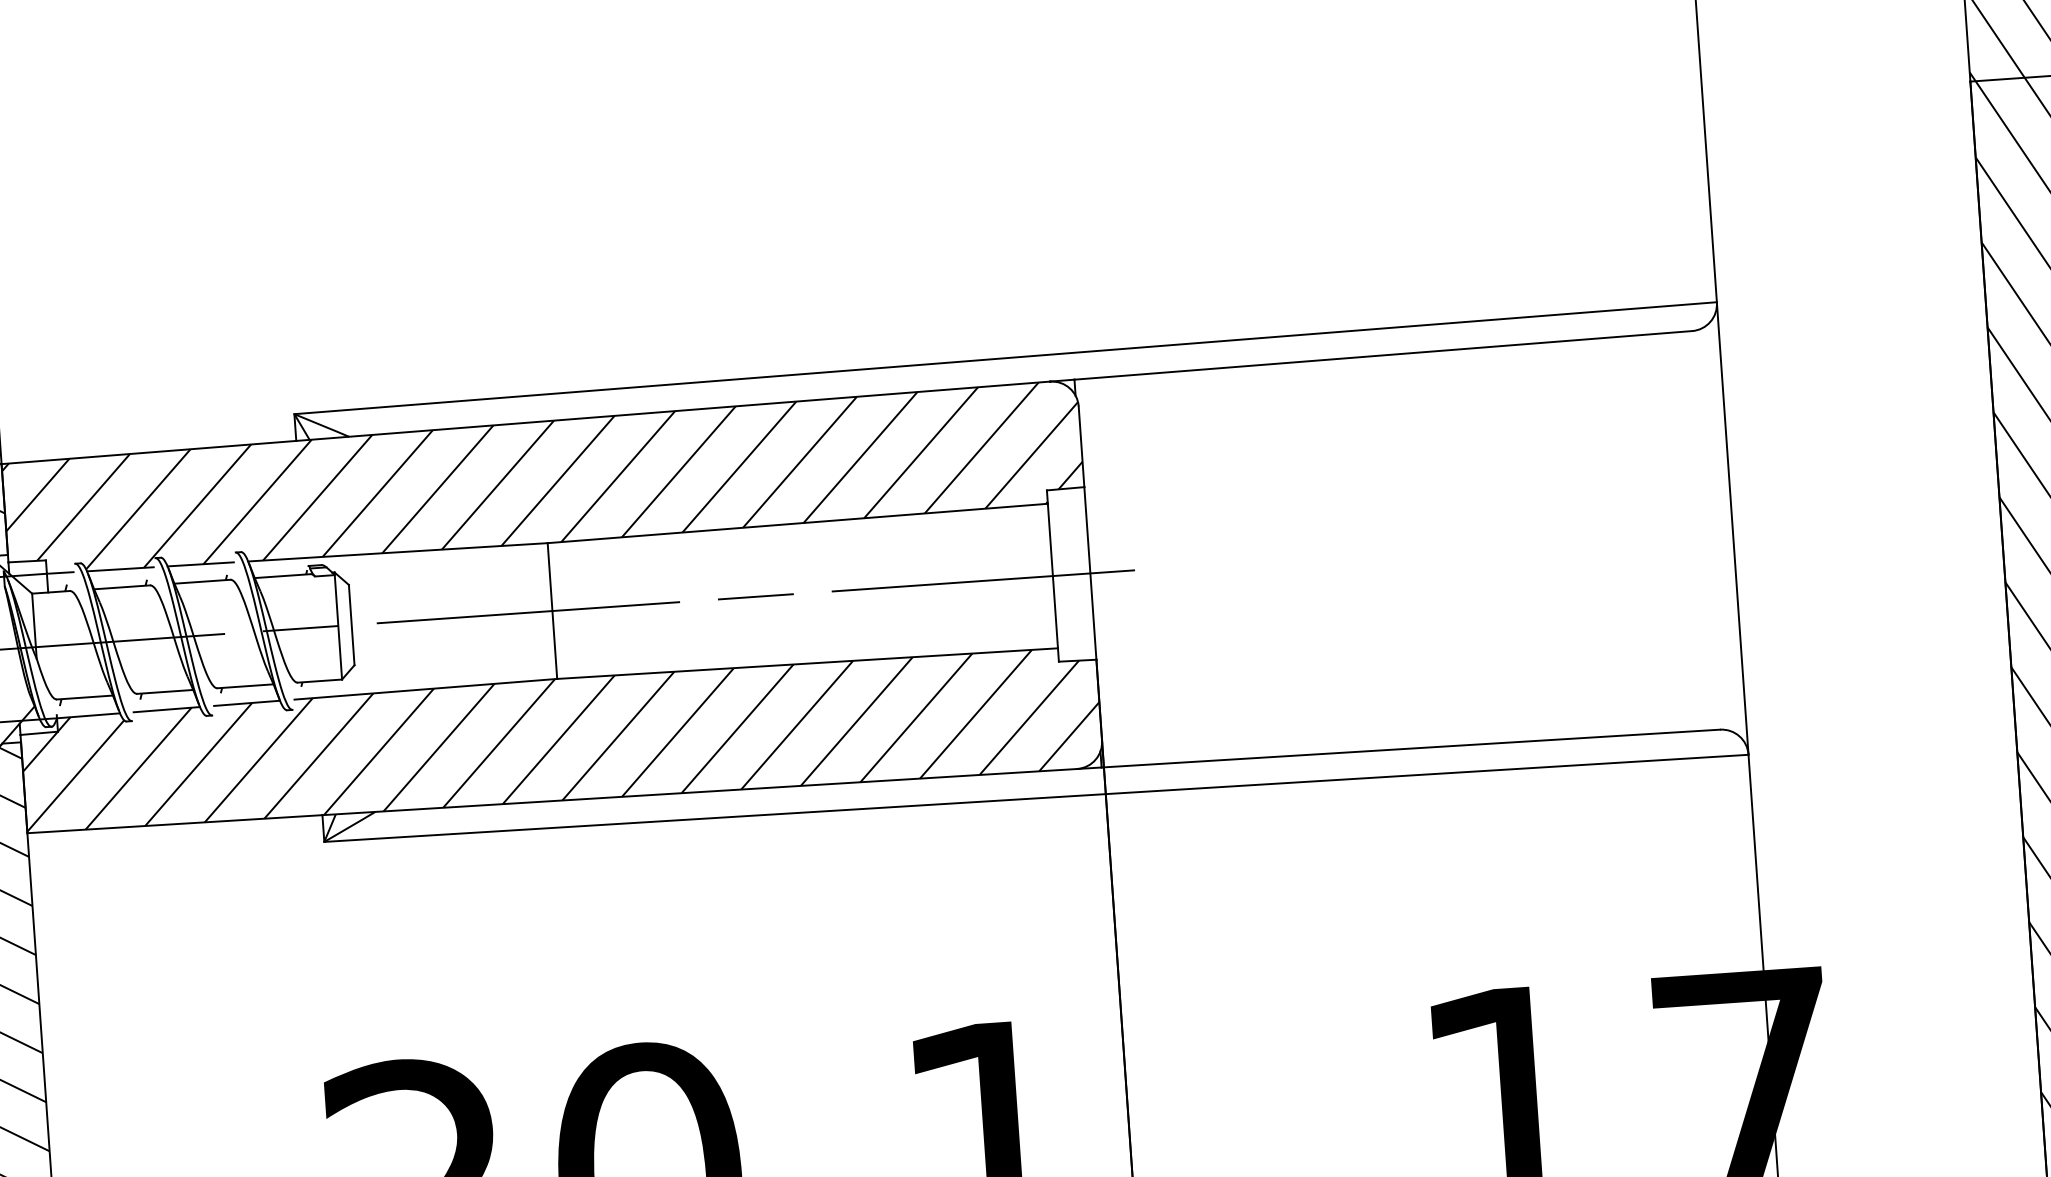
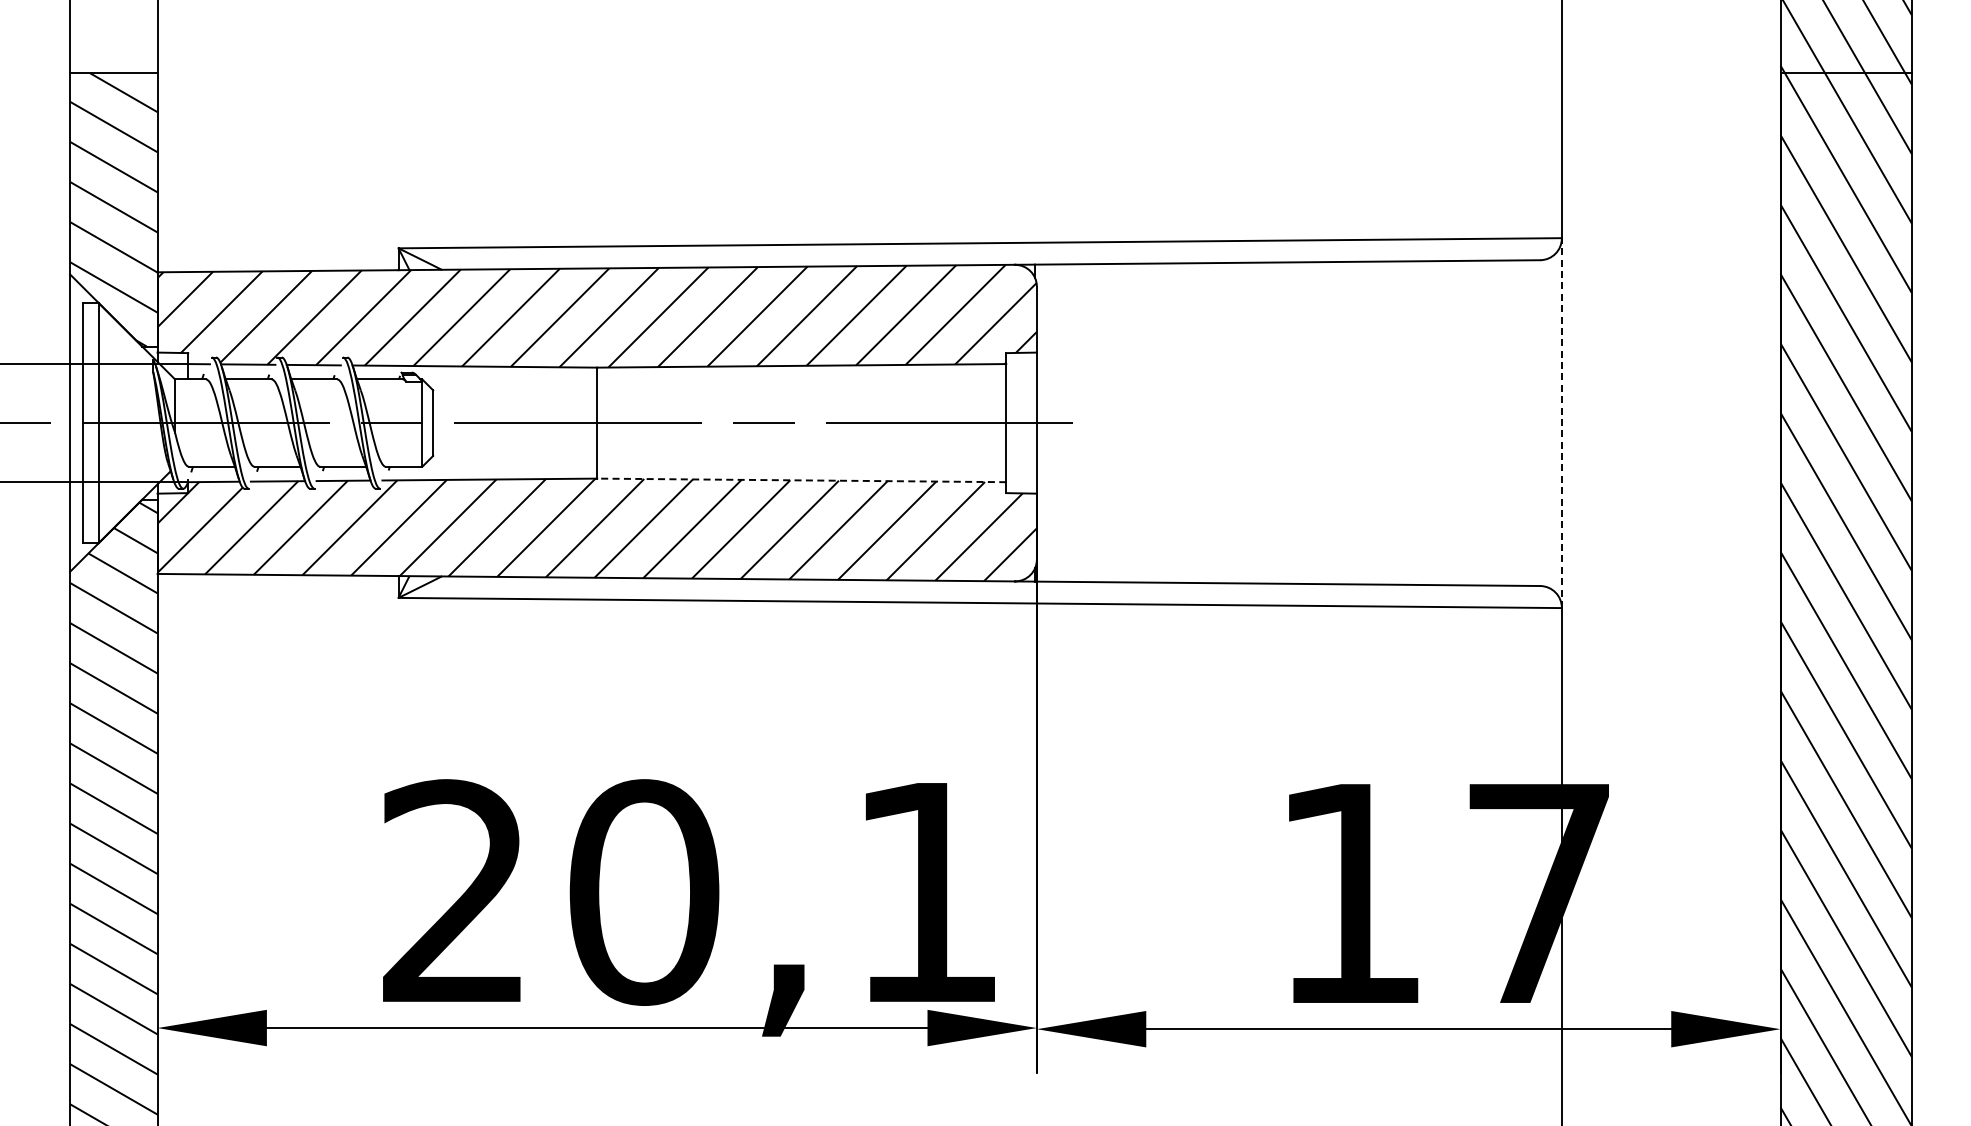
line: (1732, 529) -> (1561, 423), solid -> dashed
line: (807, 663) -> (801, 480), solid -> dashed

